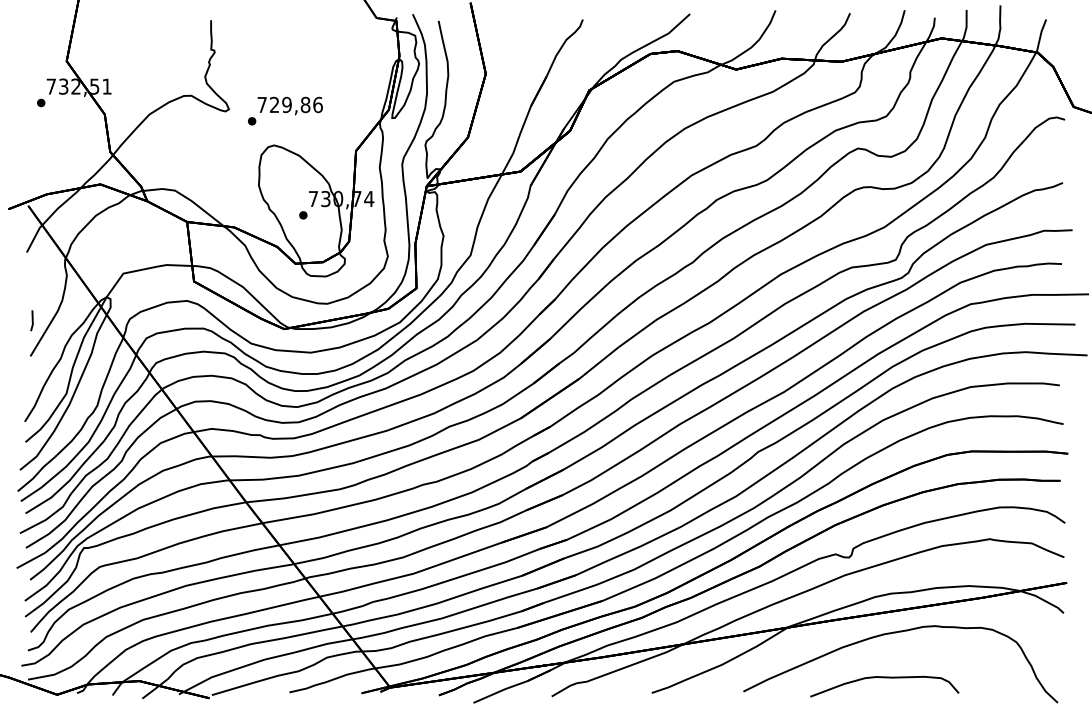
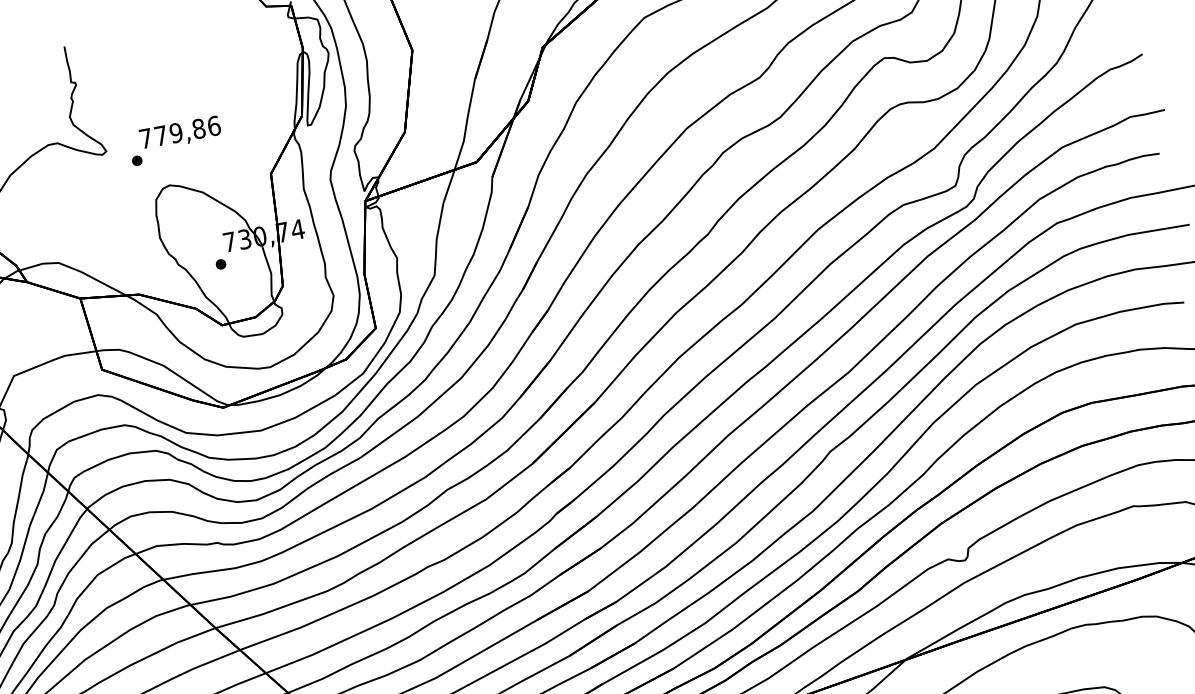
text: (274, 104) -> (160, 135), 729,86 -> 779,86

